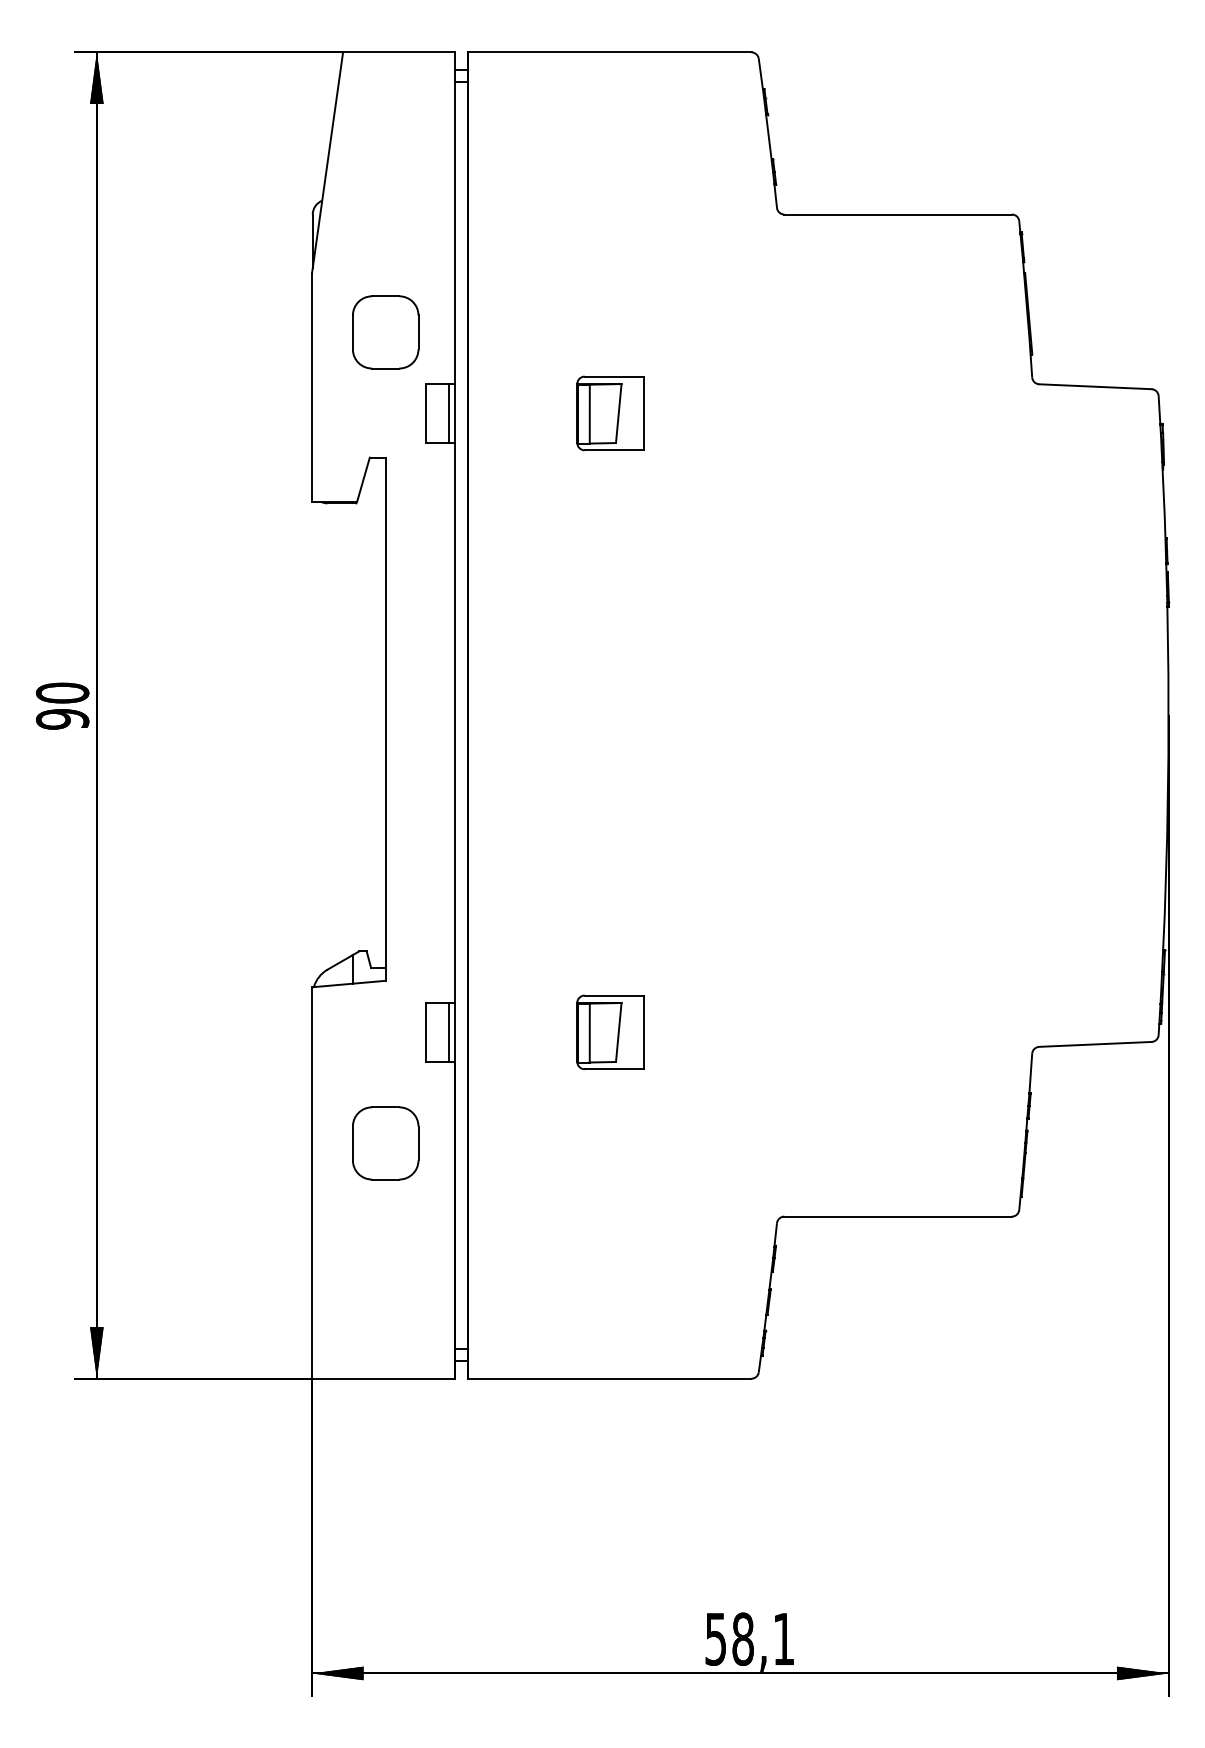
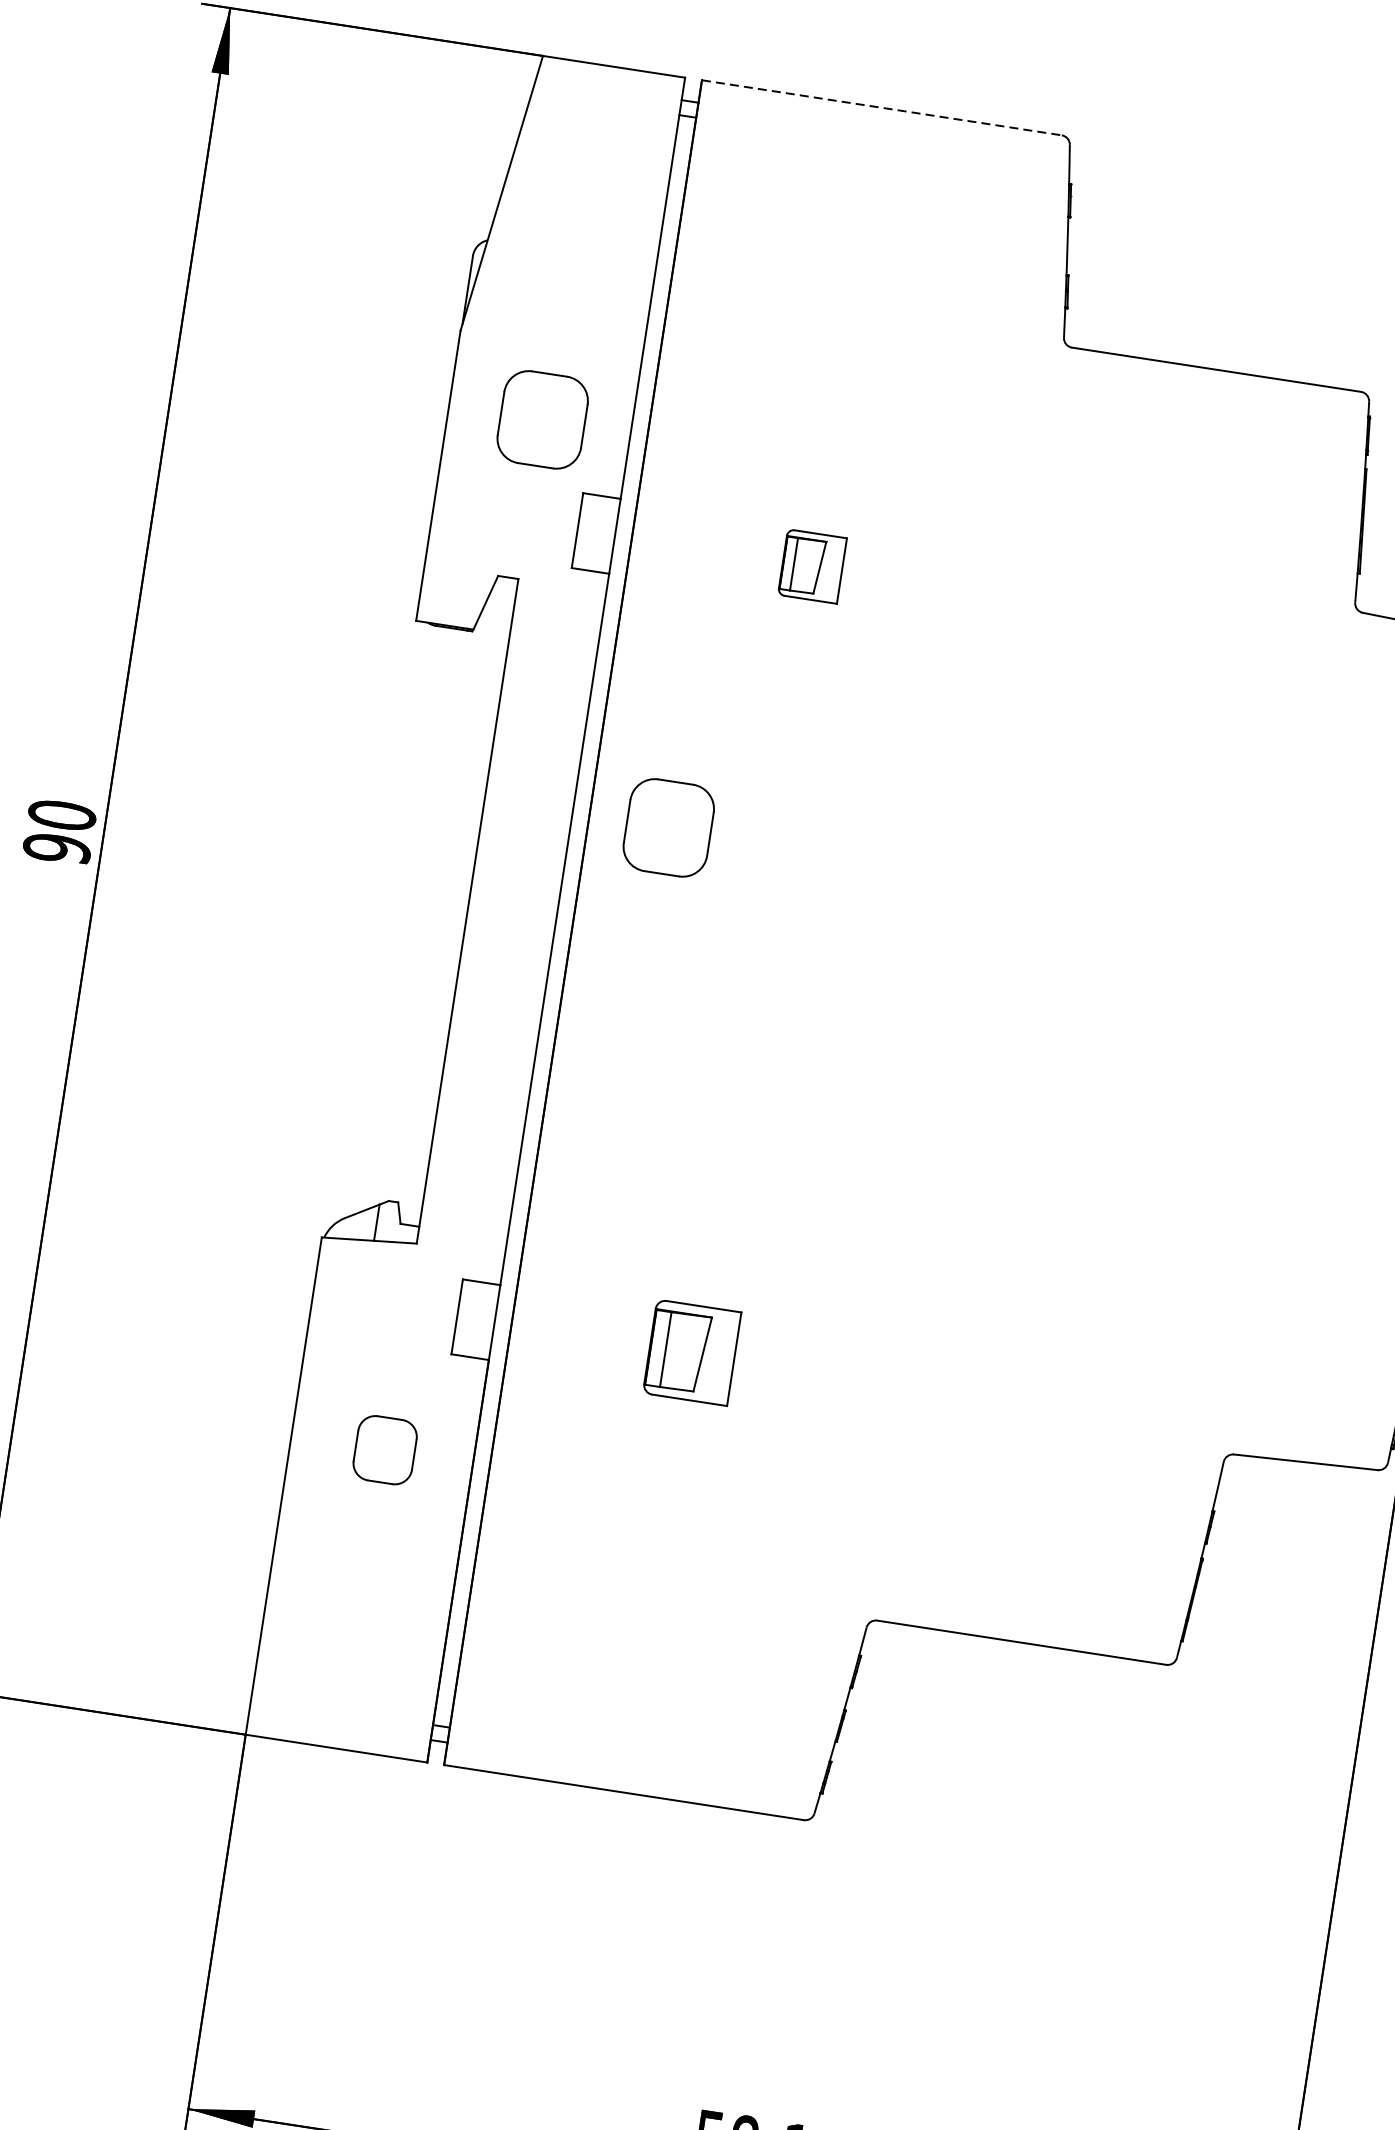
line: (609, 52) -> (881, 107), solid -> dashed
line: (449, 413) -> (607, 535), removed
part: (610, 413) -> (812, 566), size x0.7
part: (530, 631) -> (668, 827), added
line: (449, 1031) -> (487, 1320), removed
part: (385, 1143) -> (384, 1450), size x0.7

